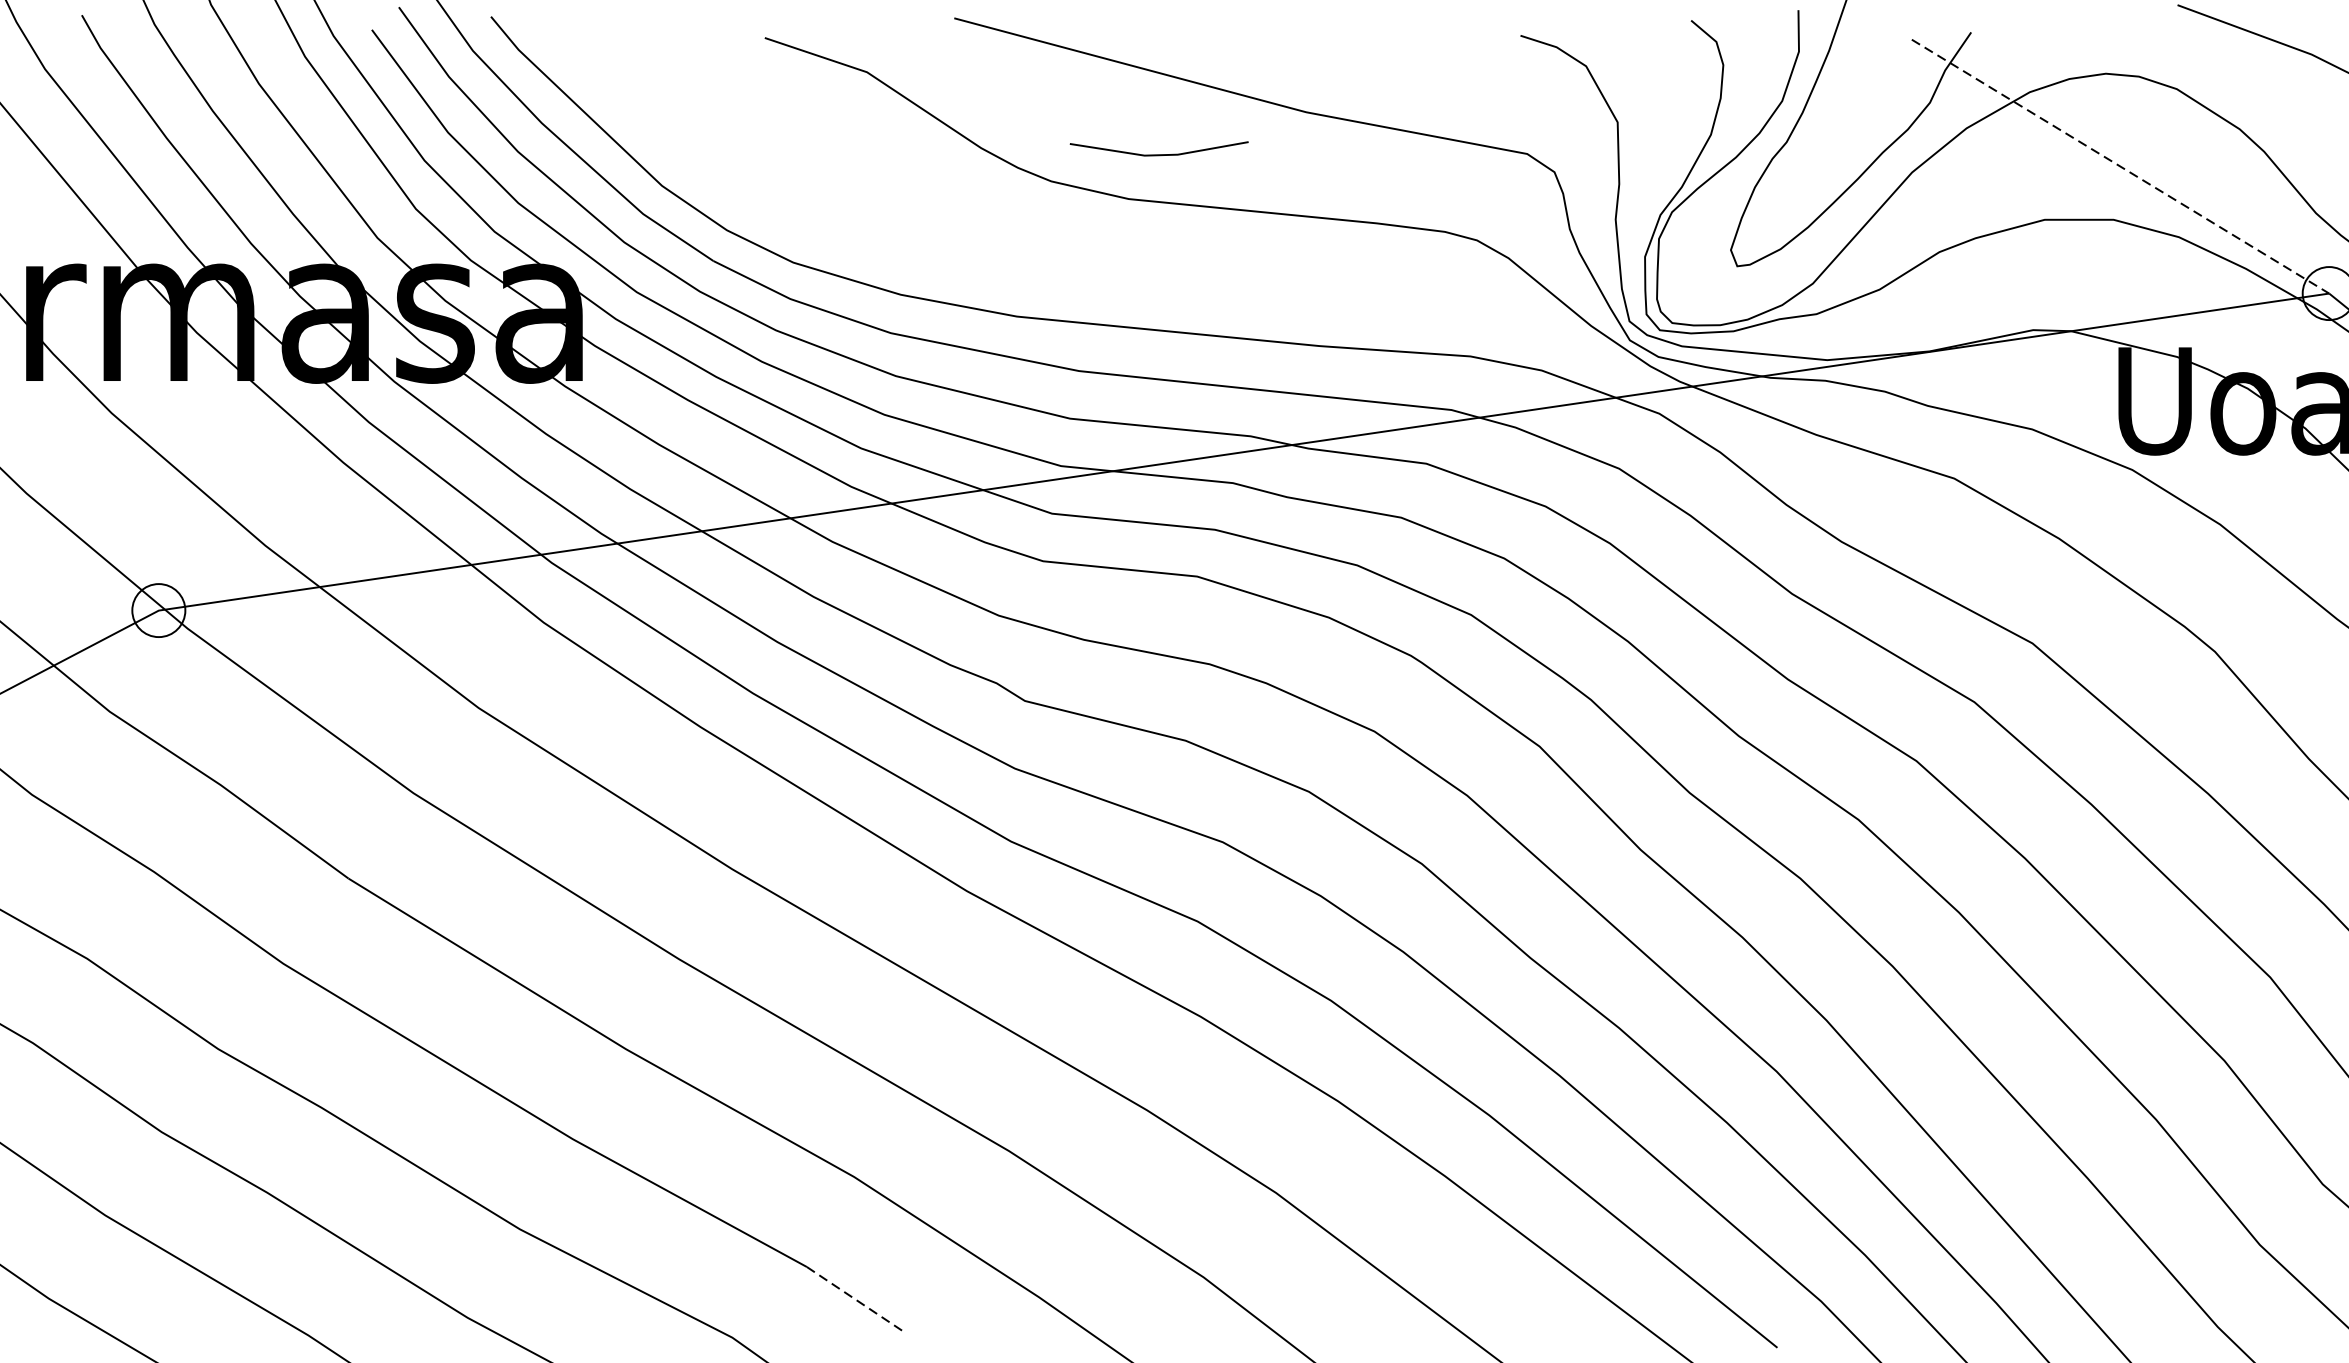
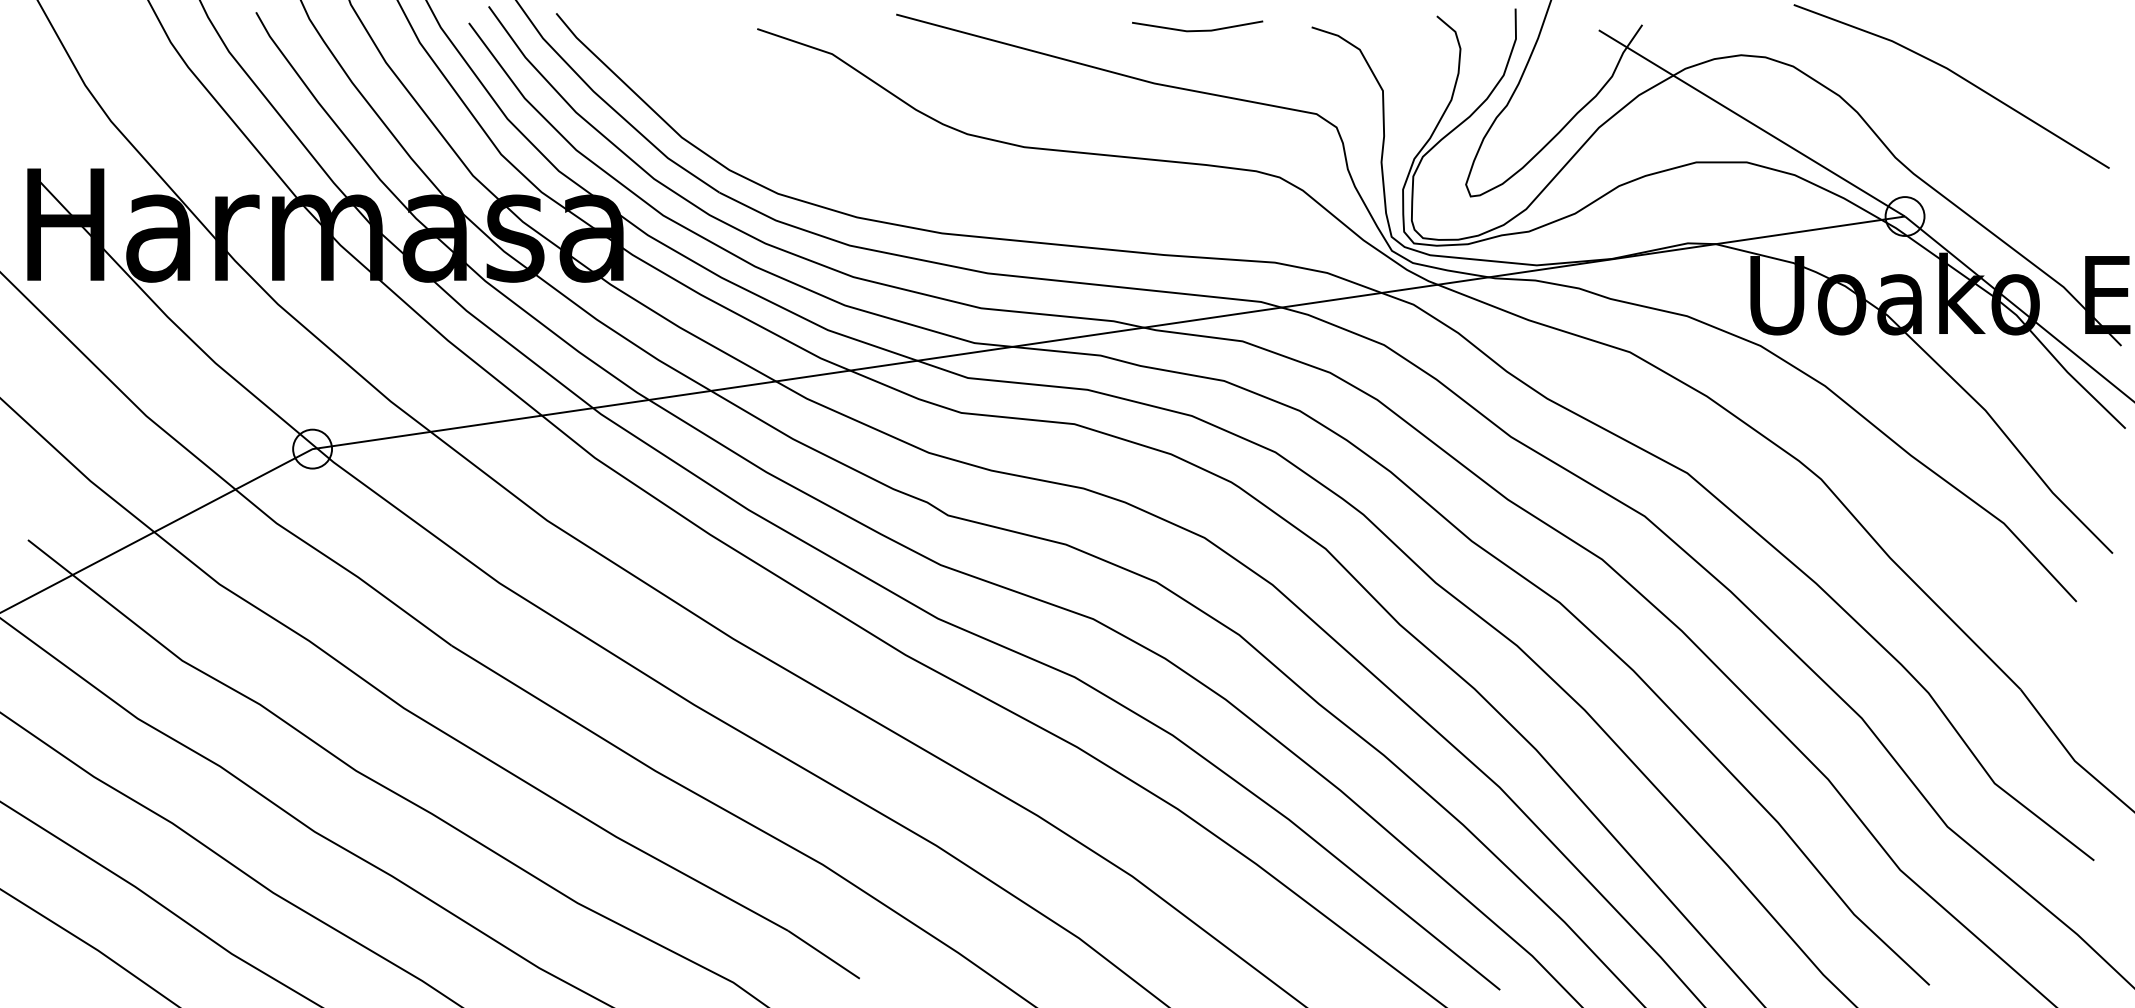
line: (1159, 154) -> (1197, 30), moved
line: (2121, 166) -> (1752, 123), dashed -> solid
line: (856, 1300) -> (824, 955), dashed -> solid

